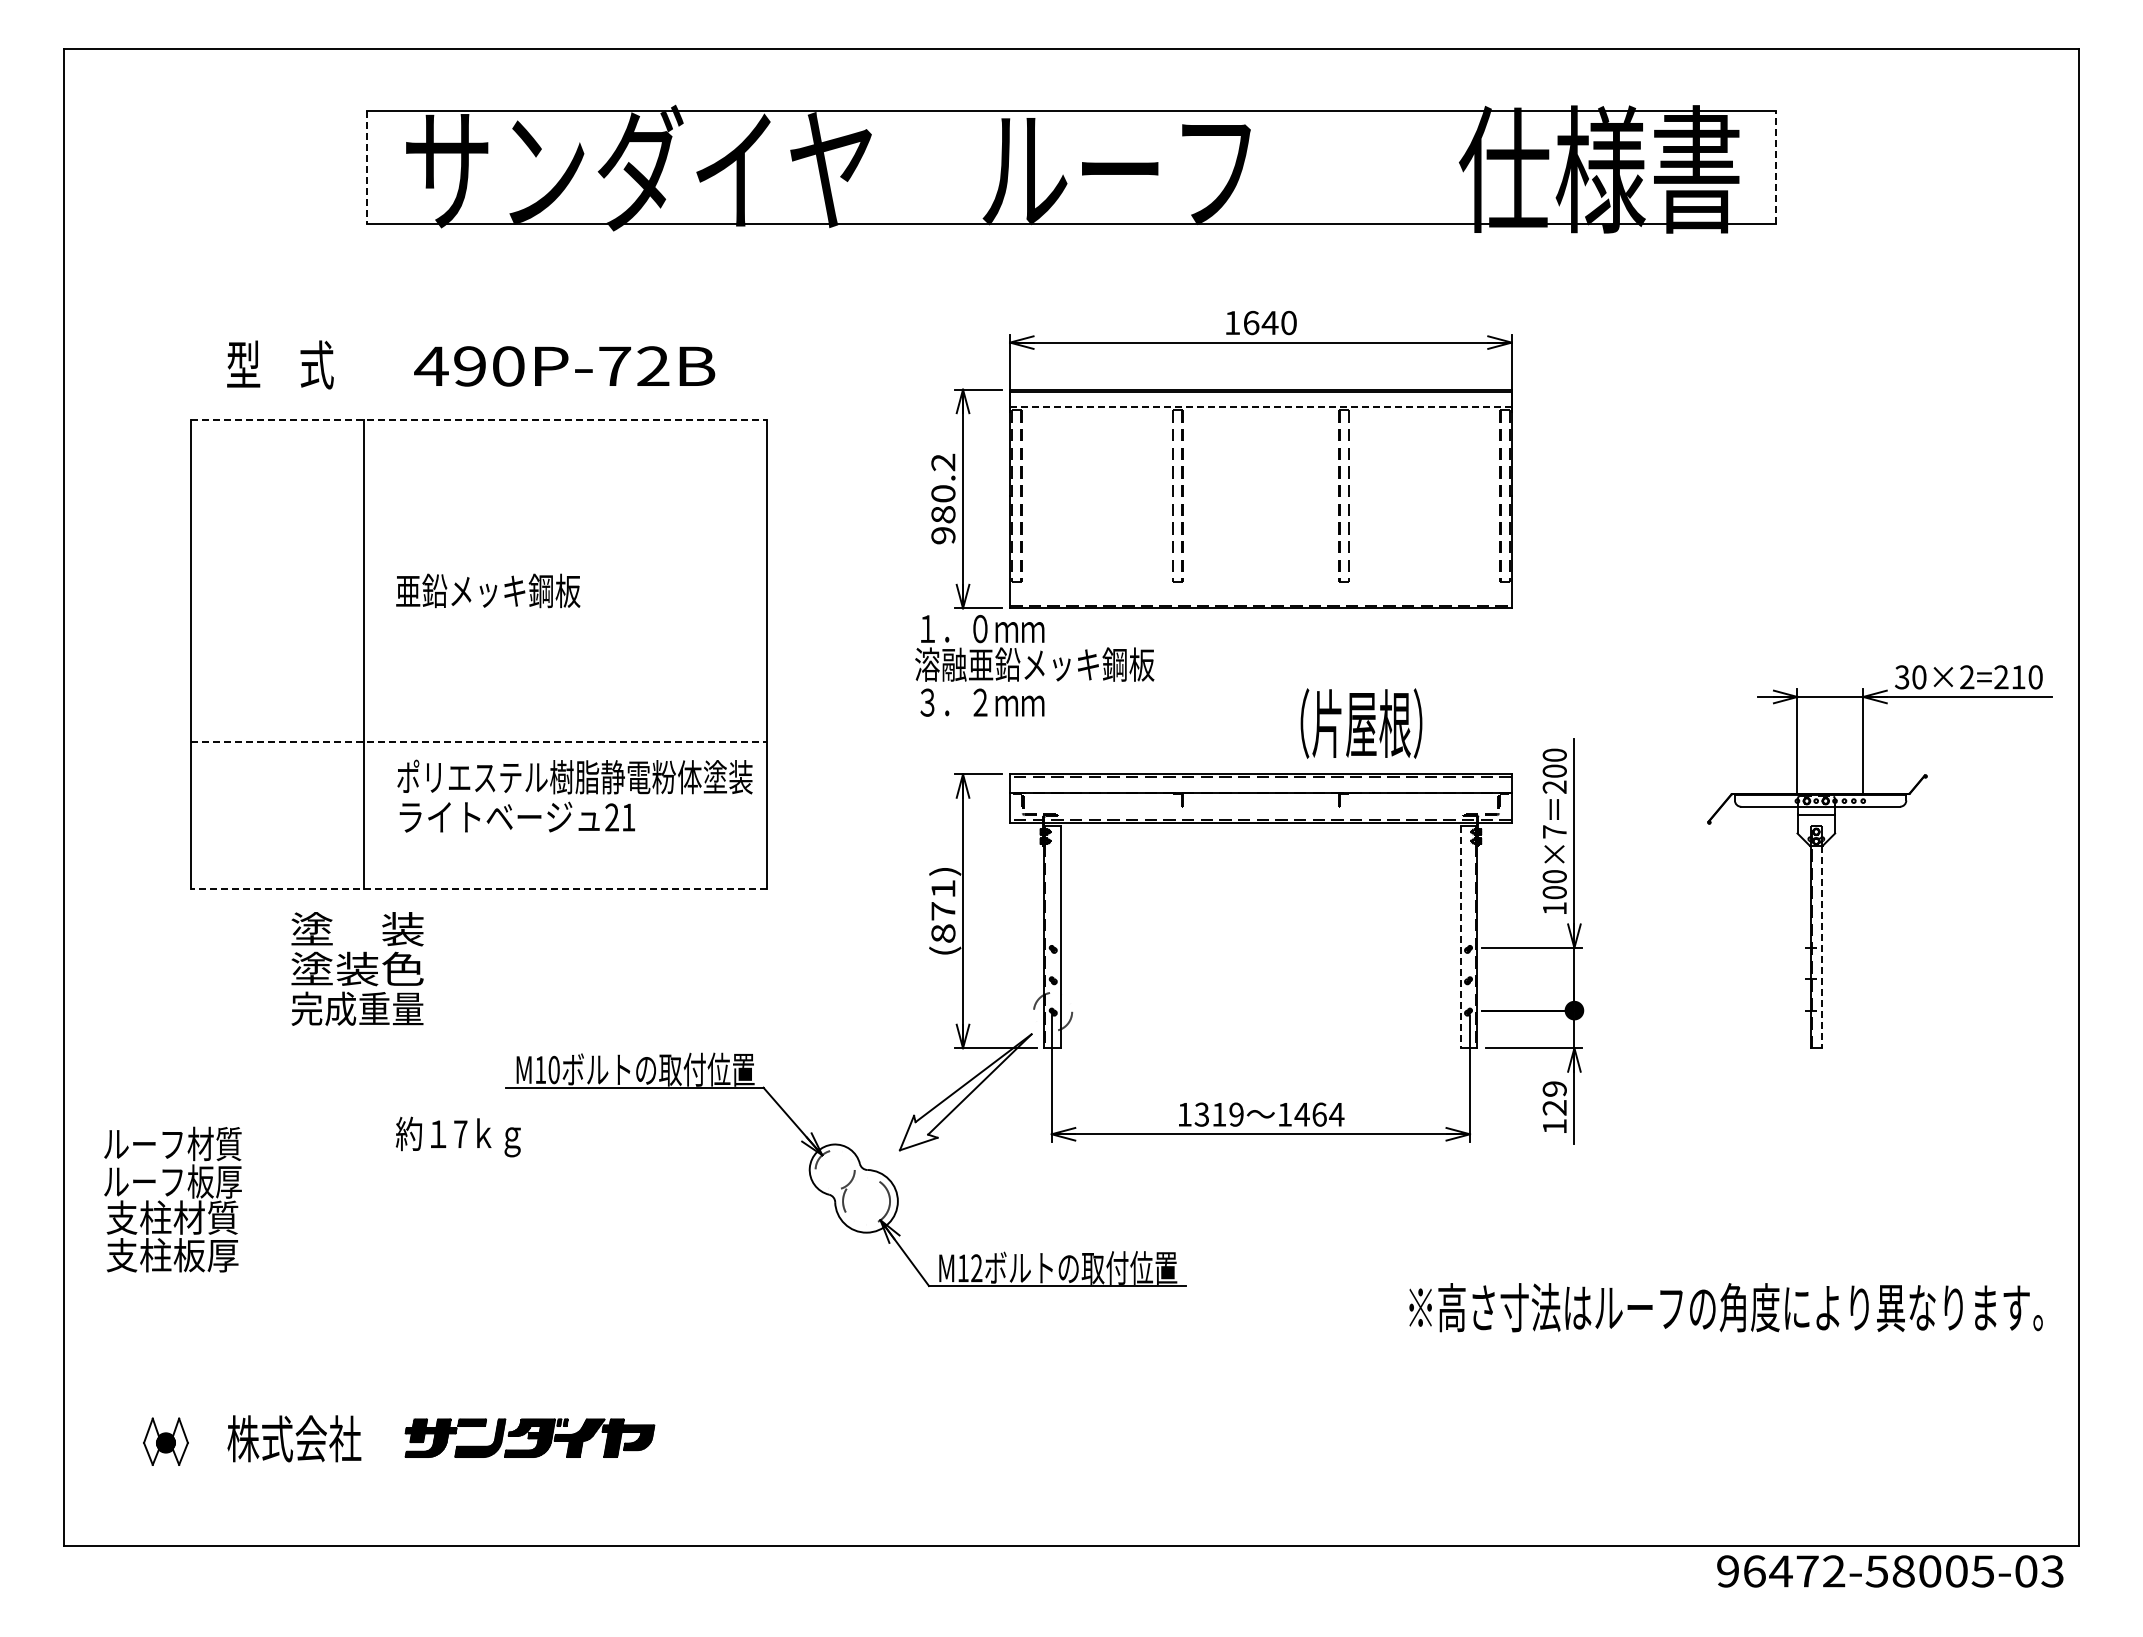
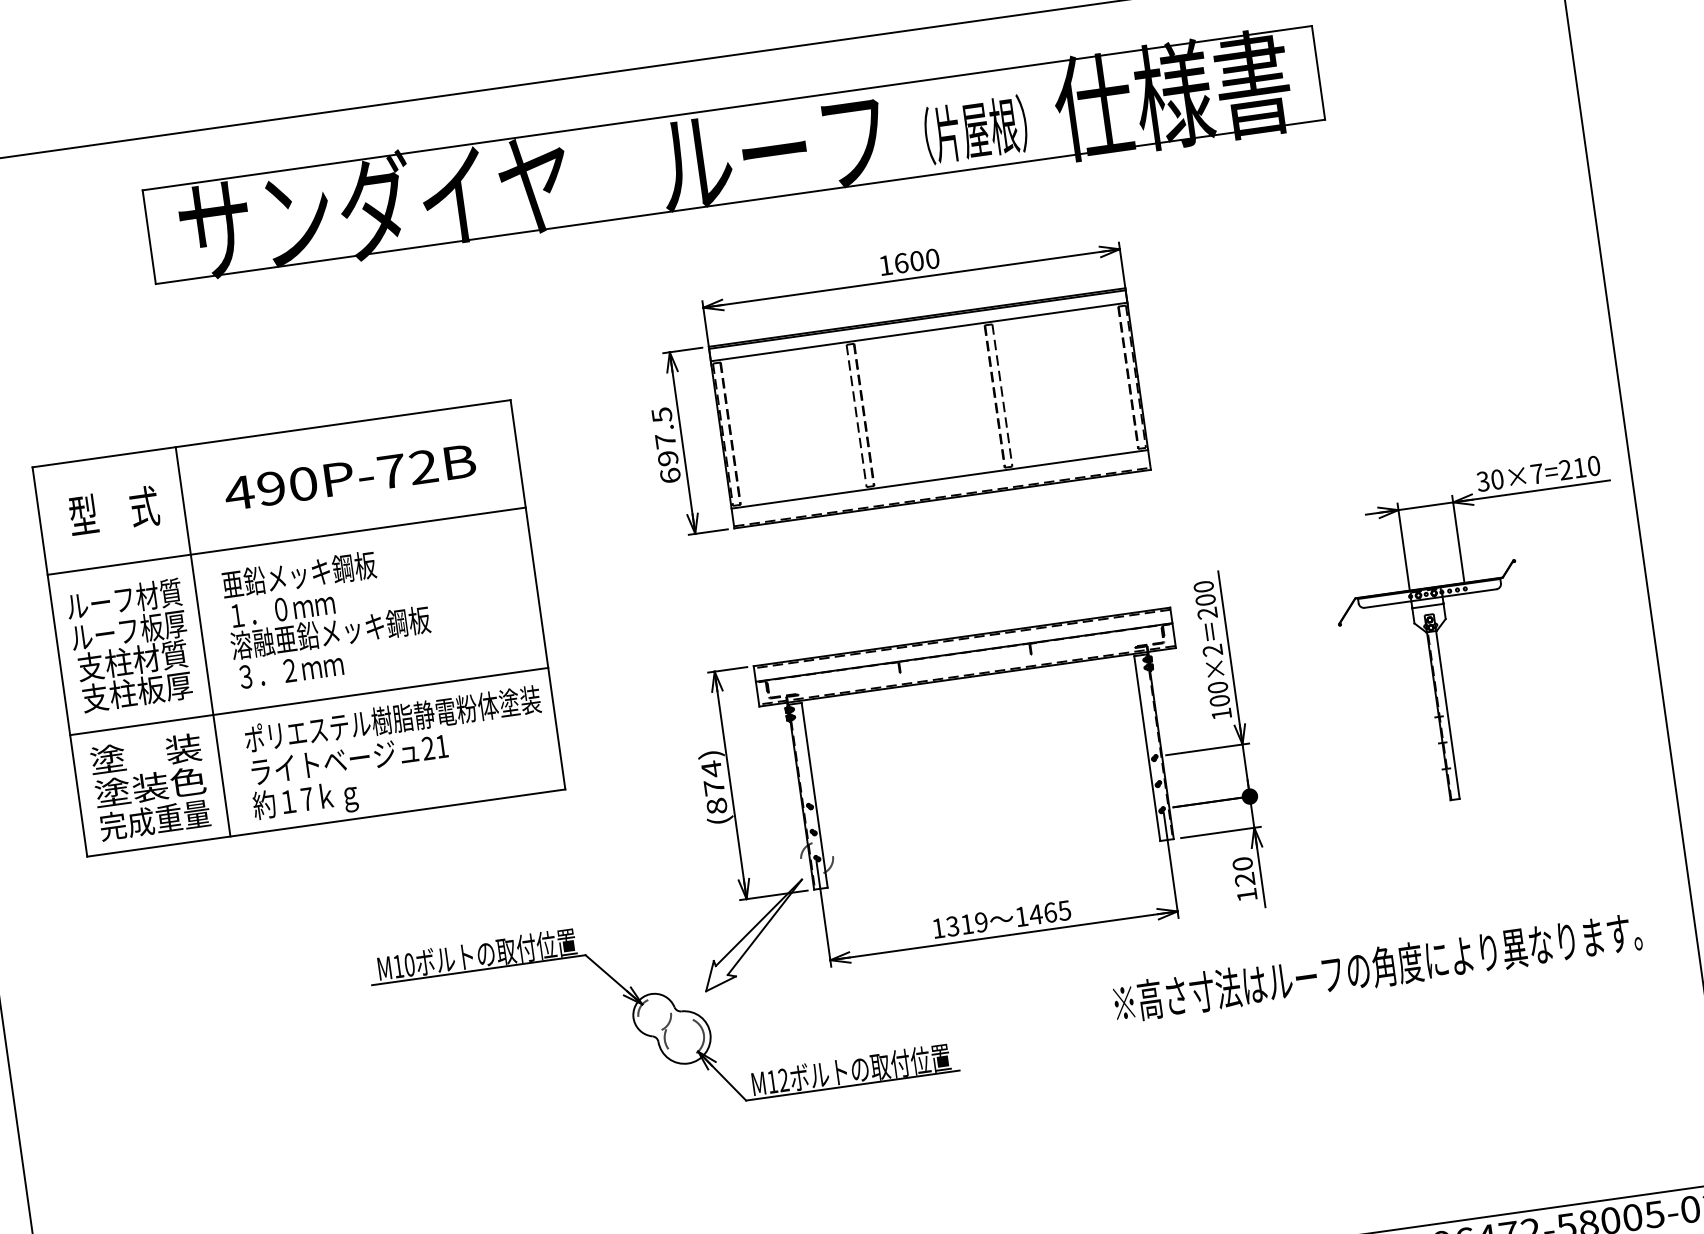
line: (1775, 166) -> (1318, 72), dashed -> solid
line: (367, 167) -> (149, 237), dashed -> solid
text: (1269, 322) -> (916, 260), 1640 -> 1600
text: (280, 364) -> (114, 510), moved
text: (564, 366) -> (349, 477), moved
line: (1260, 407) -> (918, 332), dashed -> solid
line: (479, 419) -> (271, 433), dashed -> solid
text: (943, 498) -> (666, 444), 980.2 -> 697.5
line: (479, 549) -> (286, 541), added
line: (1260, 584) -> (939, 479), added
text: (1034, 665) -> (330, 633), moved
text: (1967, 677) -> (1537, 474), 30×2=210 -> 30×7=210
text: (1361, 723) -> (975, 129), moved
line: (479, 742) -> (309, 701), dashed -> solid
text: (1554, 831) -> (1212, 650), 100×7 -> 100×2
line: (479, 888) -> (326, 822), dashed -> solid
text: (943, 889) -> (711, 769), (871) -> (874)
line: (1461, 937) -> (1147, 749), dashed -> solid
line: (1821, 947) -> (1447, 715), dashed -> solid
text: (357, 968) -> (150, 786), moved
text: (1554, 1088) -> (1242, 863), 129 -> 120
text: (1336, 1114) -> (1064, 910), 1464 -> 1465
text: (457, 1136) -> (304, 801), moved
text: (172, 1199) -> (130, 645), moved
text: (1725, 1307) -> (1377, 967), moved

